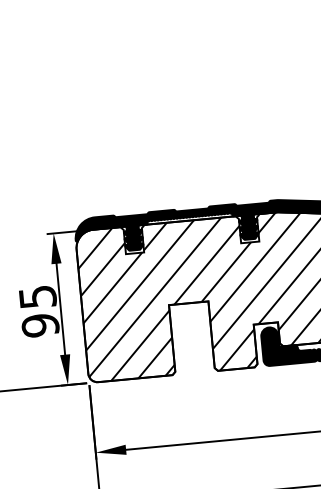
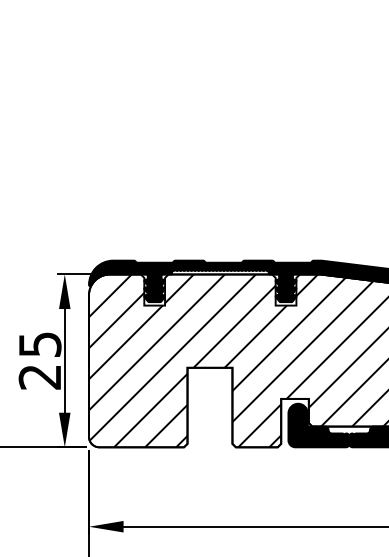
text: (40, 325) -> (39, 377), 95 -> 25

